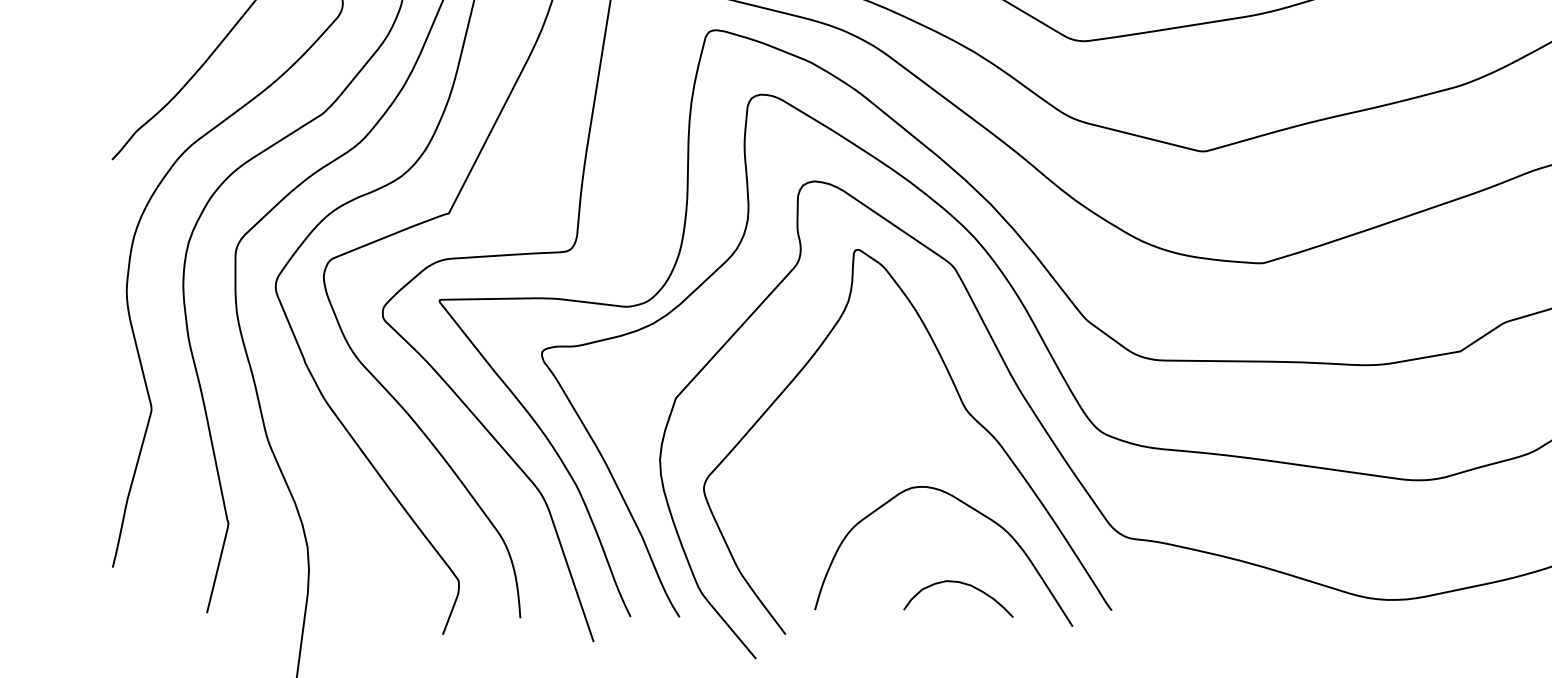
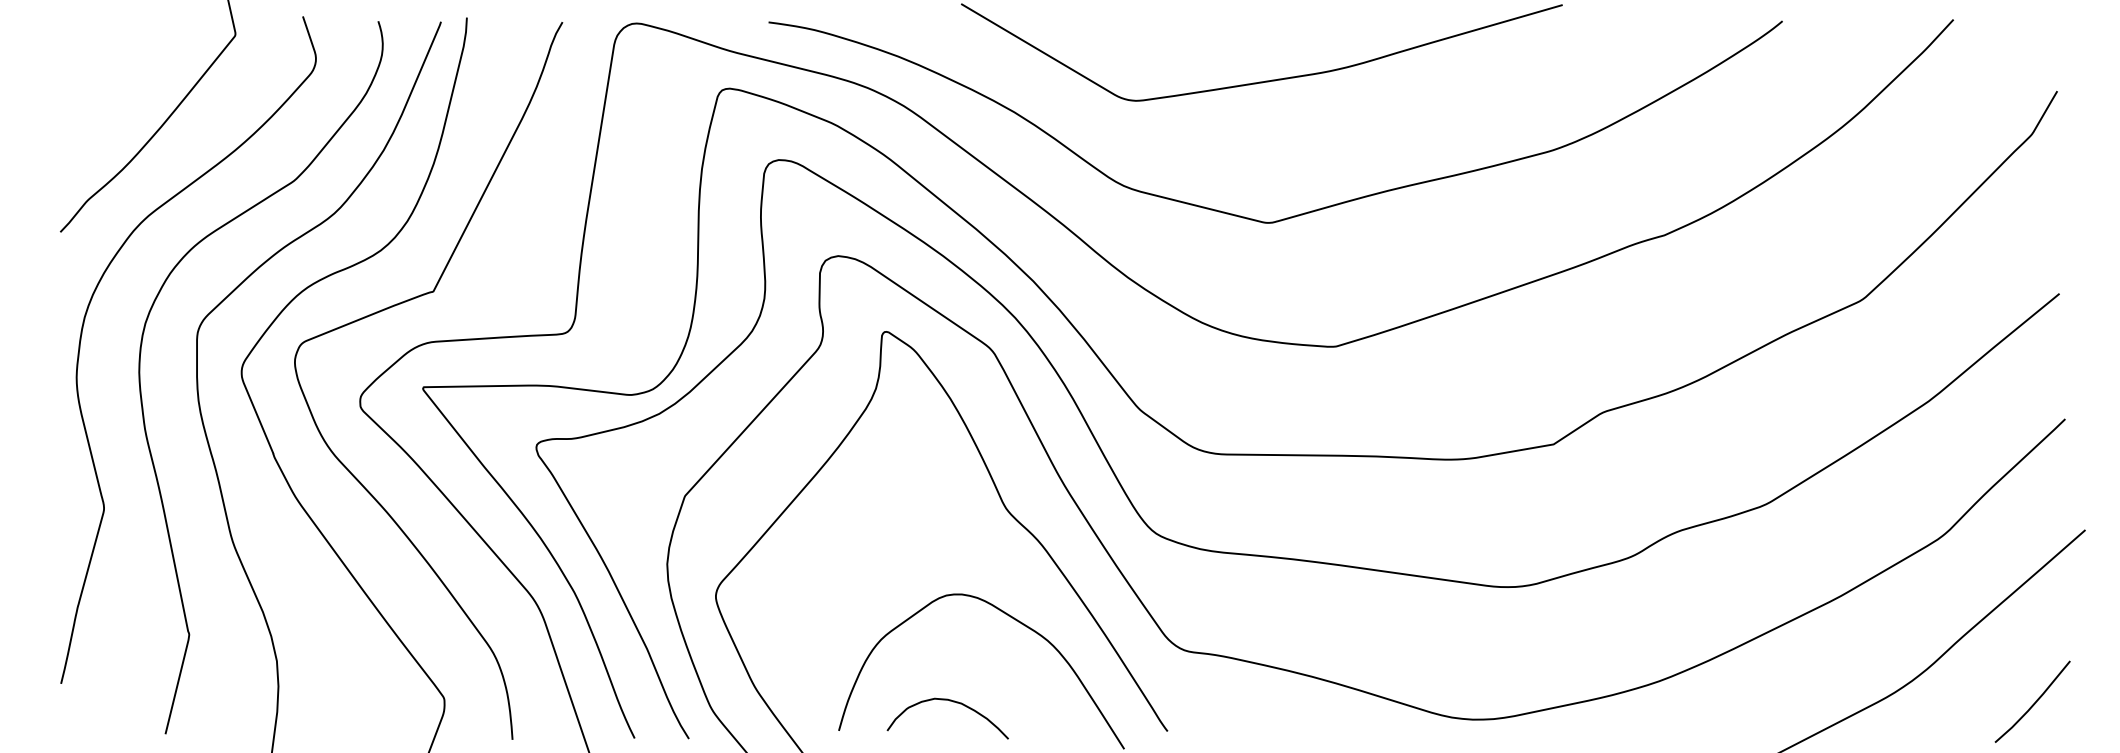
curve: (963, 584) -> (953, 702), moved

